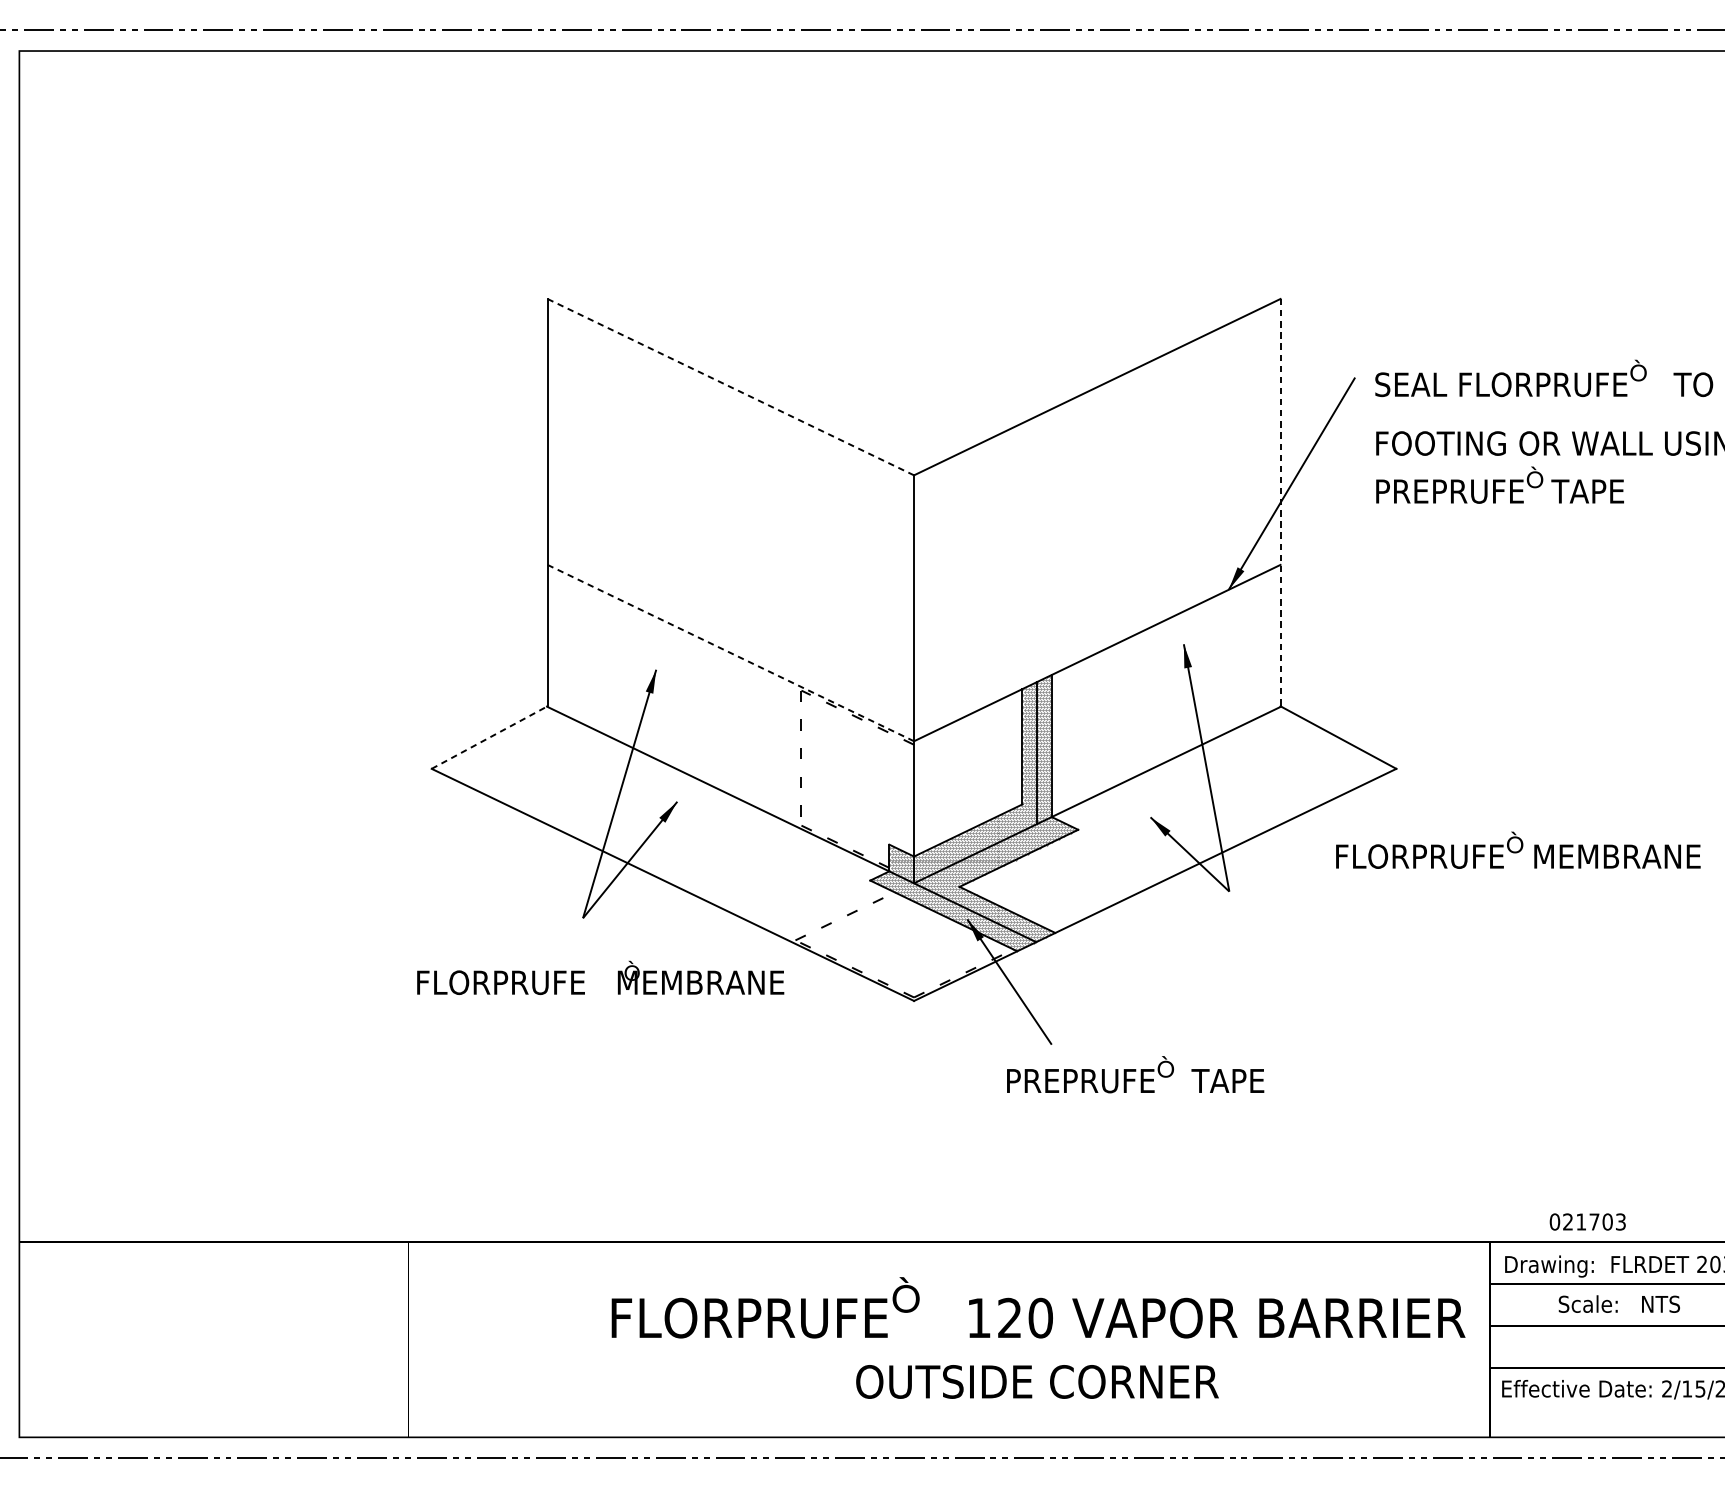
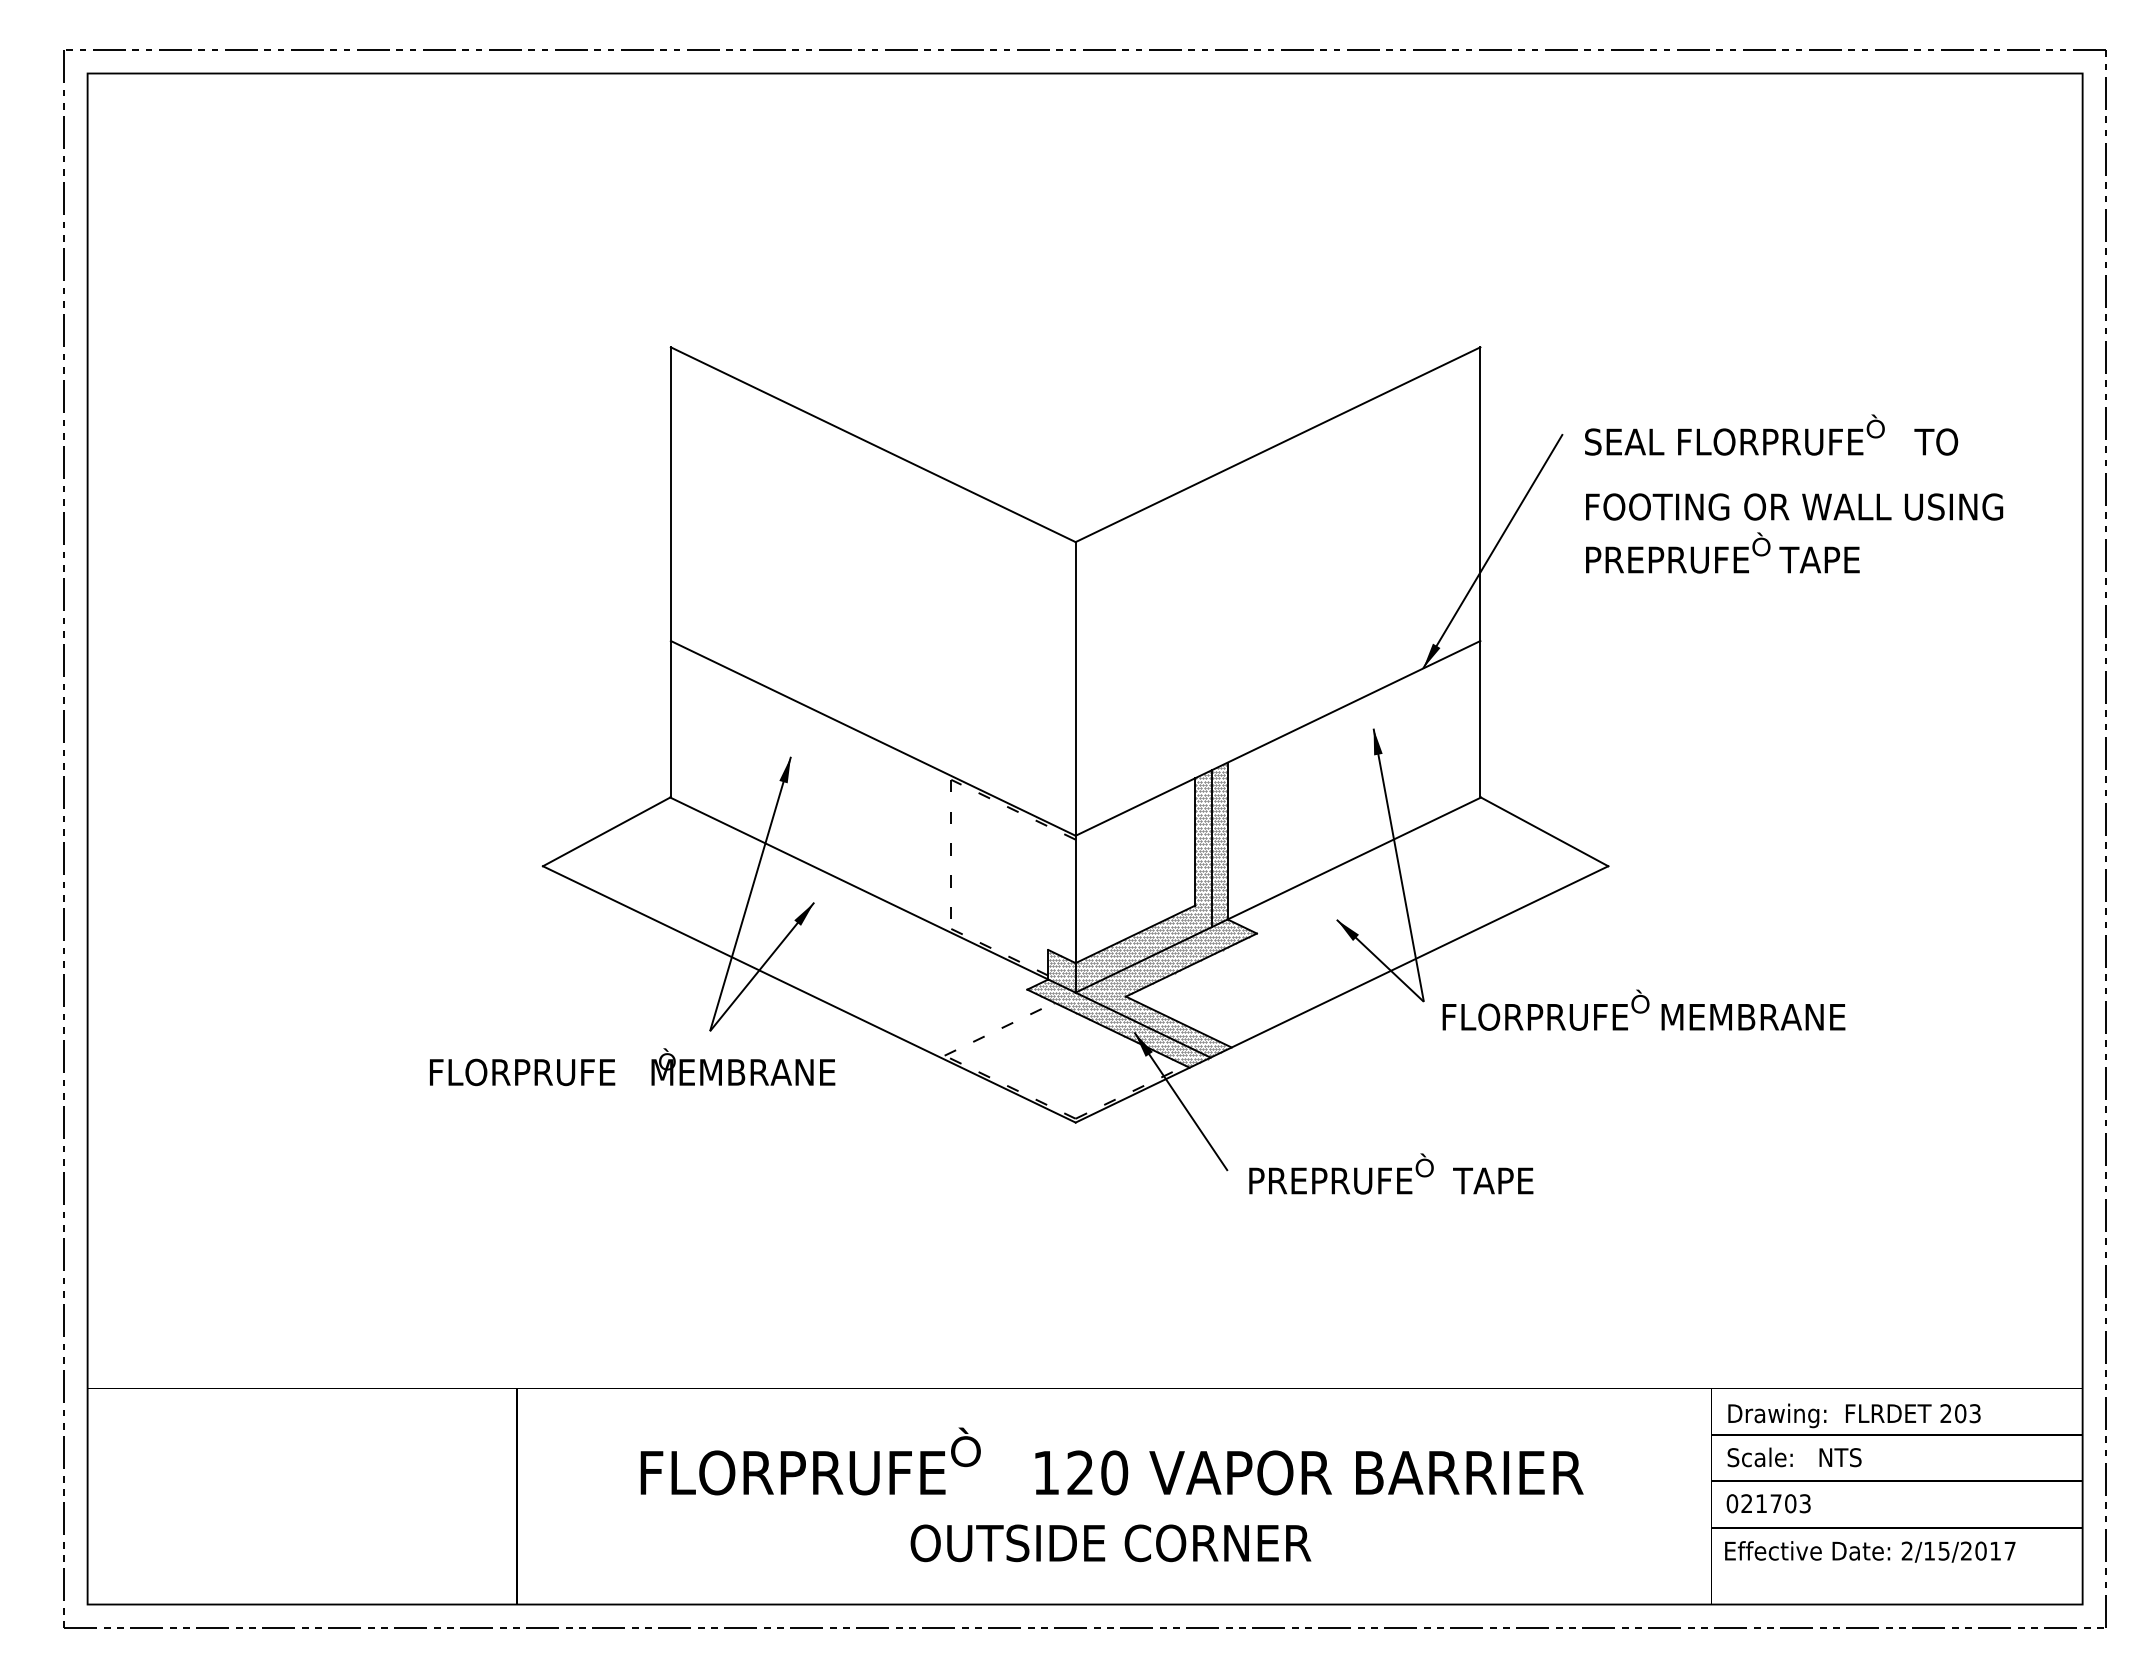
line: (731, 386) -> (873, 444), dashed -> solid
line: (1280, 502) -> (1480, 572), dashed -> solid
line: (731, 653) -> (873, 738), dashed -> solid
line: (489, 737) -> (606, 831), dashed -> solid
text: (1517, 849) -> (1643, 1009), moved
text: (600, 978) -> (632, 1067), moved
text: (1135, 1074) -> (1391, 1173), moved
text: (1587, 1221) -> (1768, 1503), moved
text: (1619, 1304) -> (1794, 1457), moved
text: (1037, 1337) -> (1111, 1494), moved

